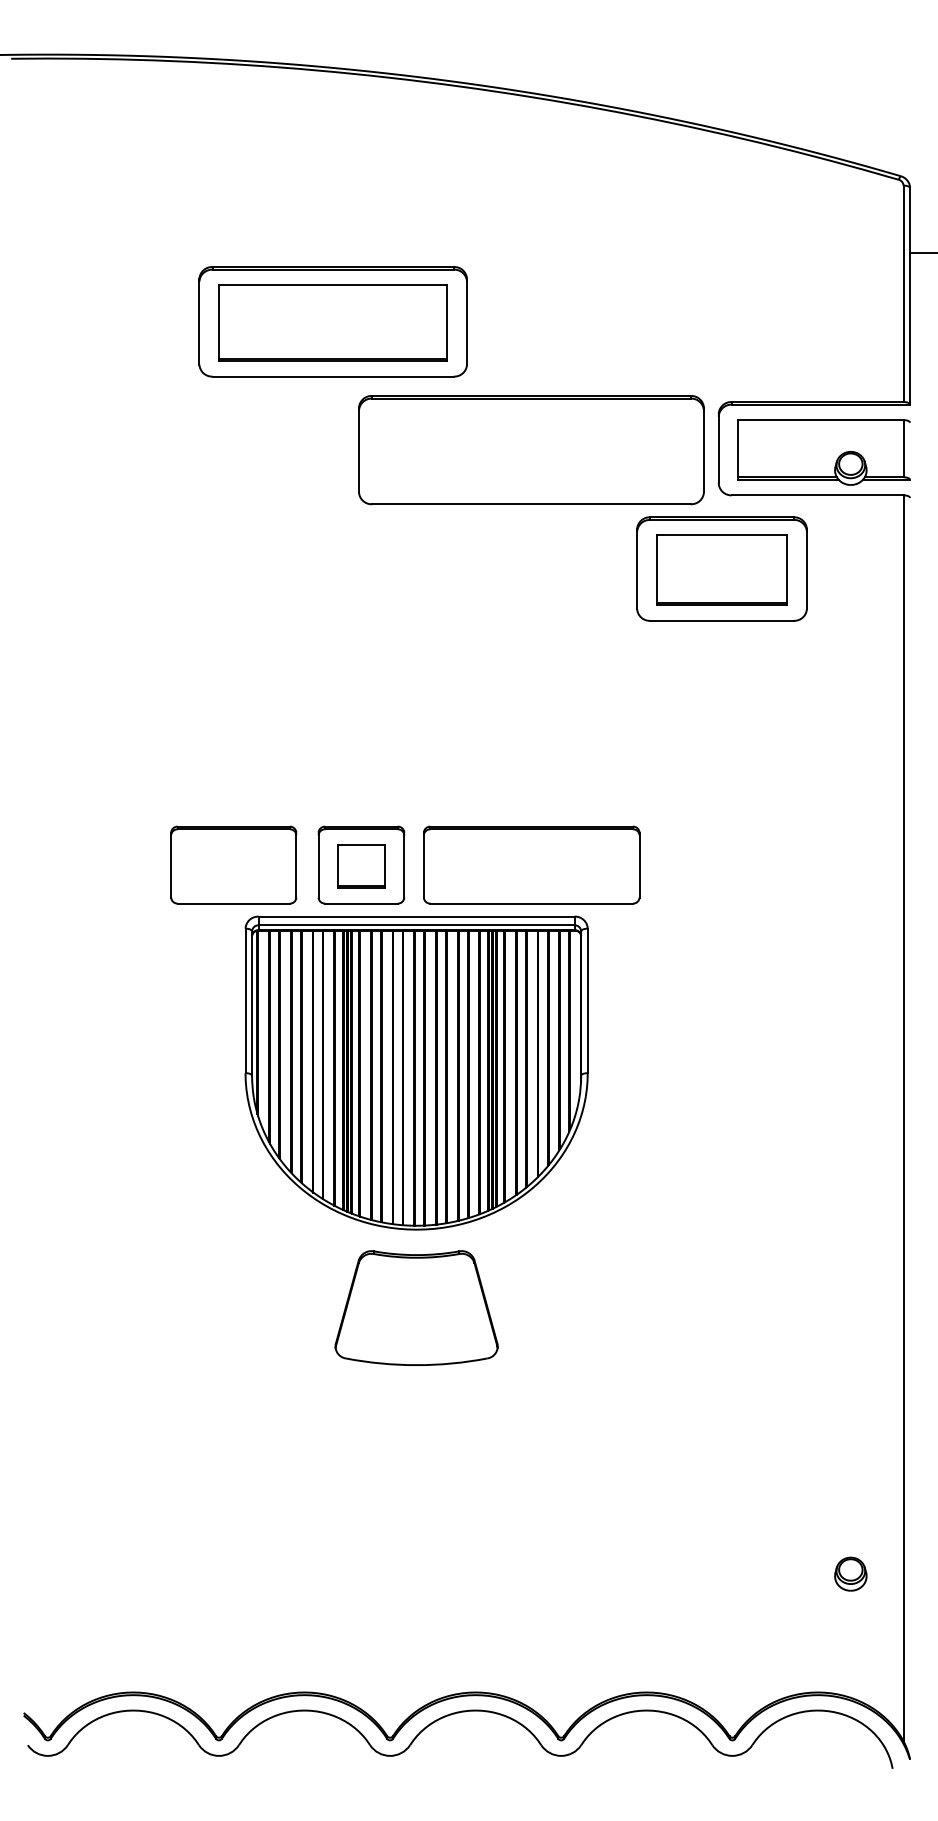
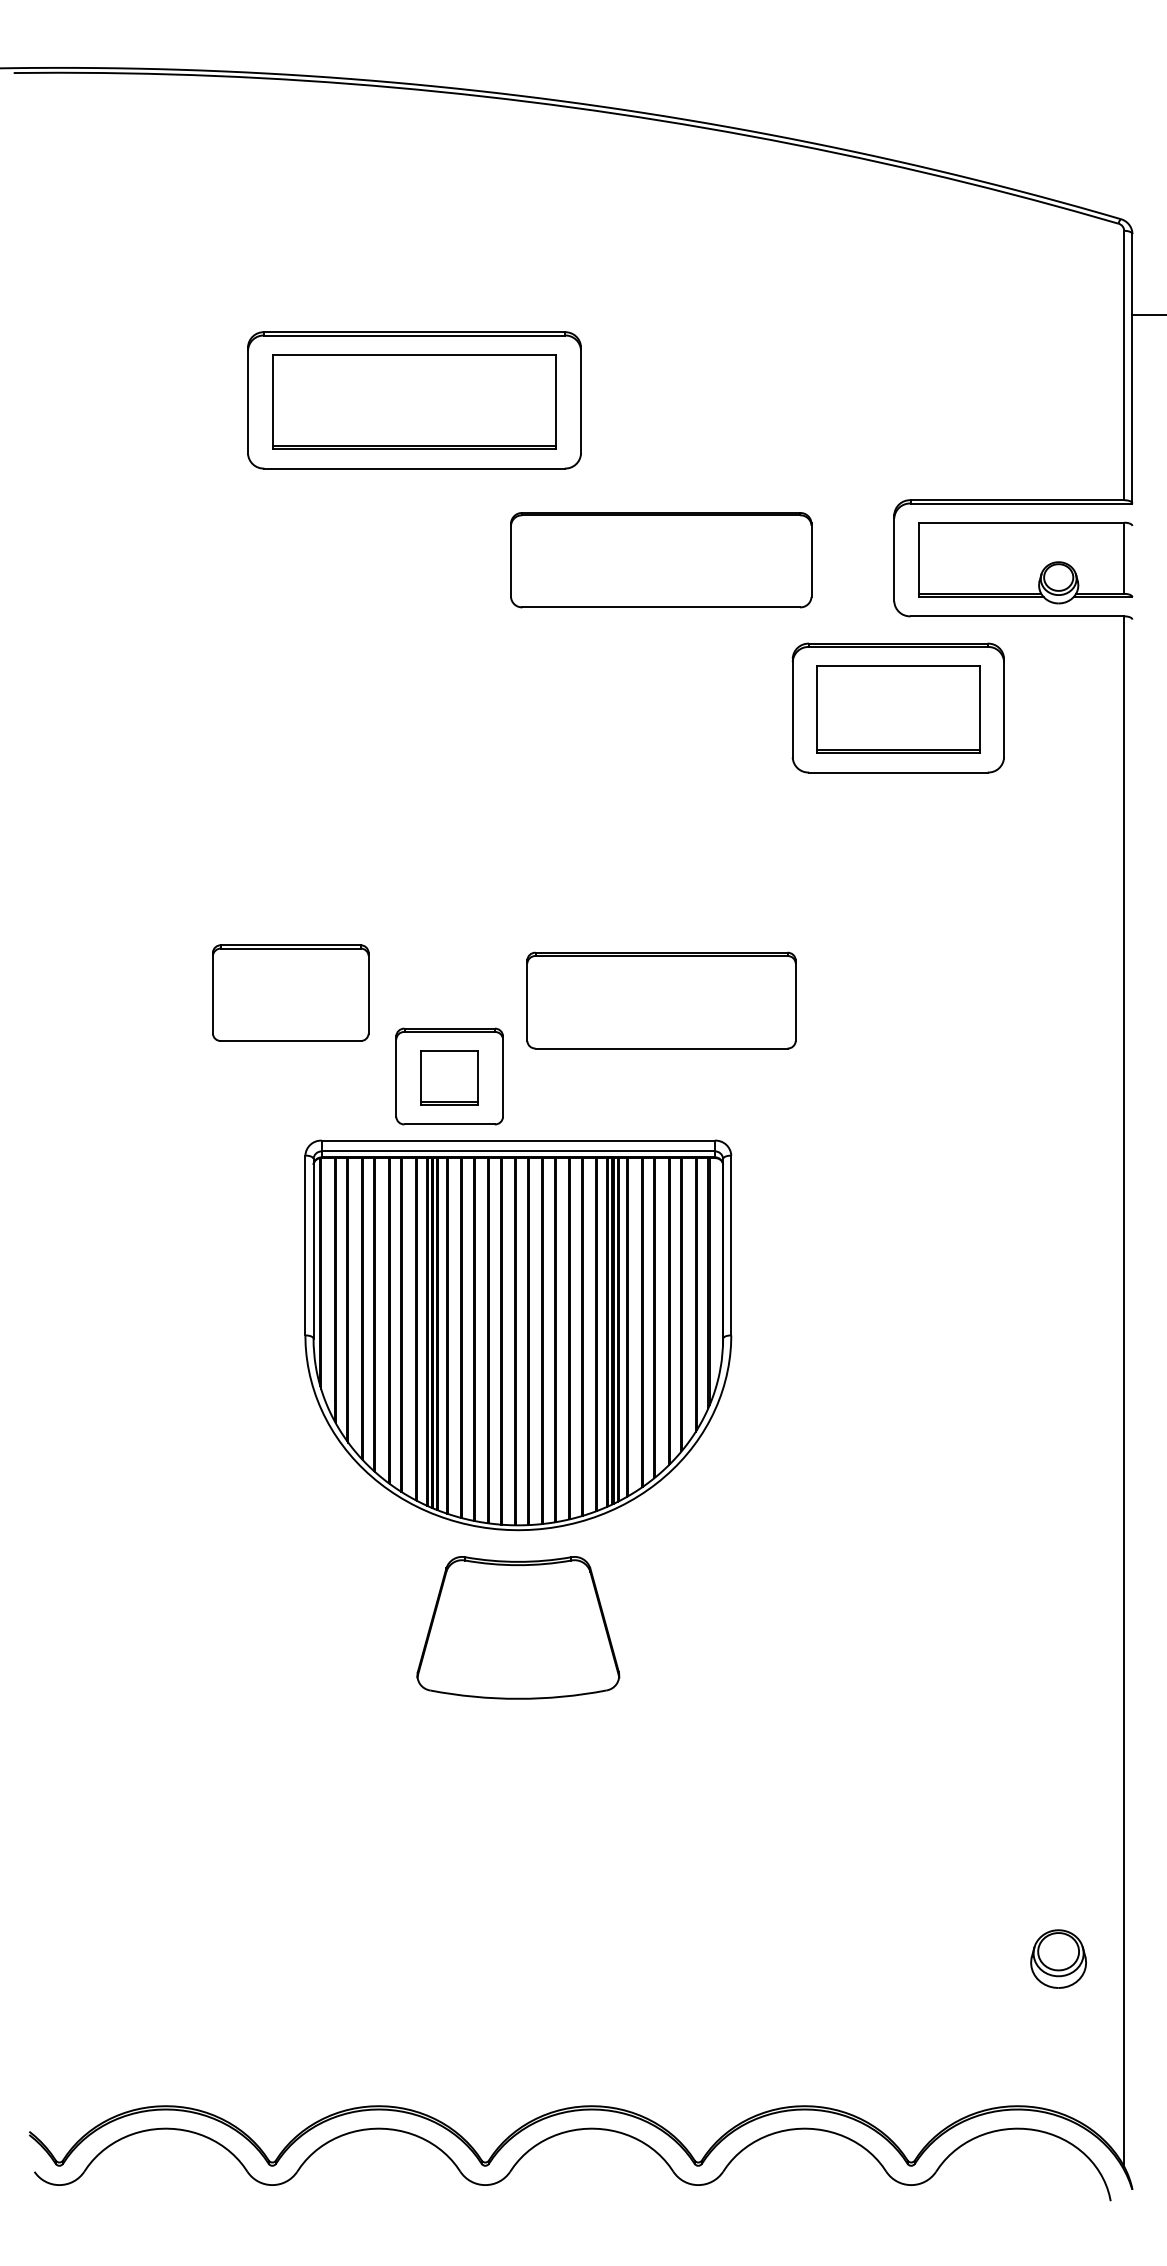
part: (531, 450) -> (661, 560), size x0.7
part: (233, 864) -> (290, 992), moved
part: (531, 864) -> (661, 999), moved
part: (850, 1573) -> (1058, 1958), size x1.4

